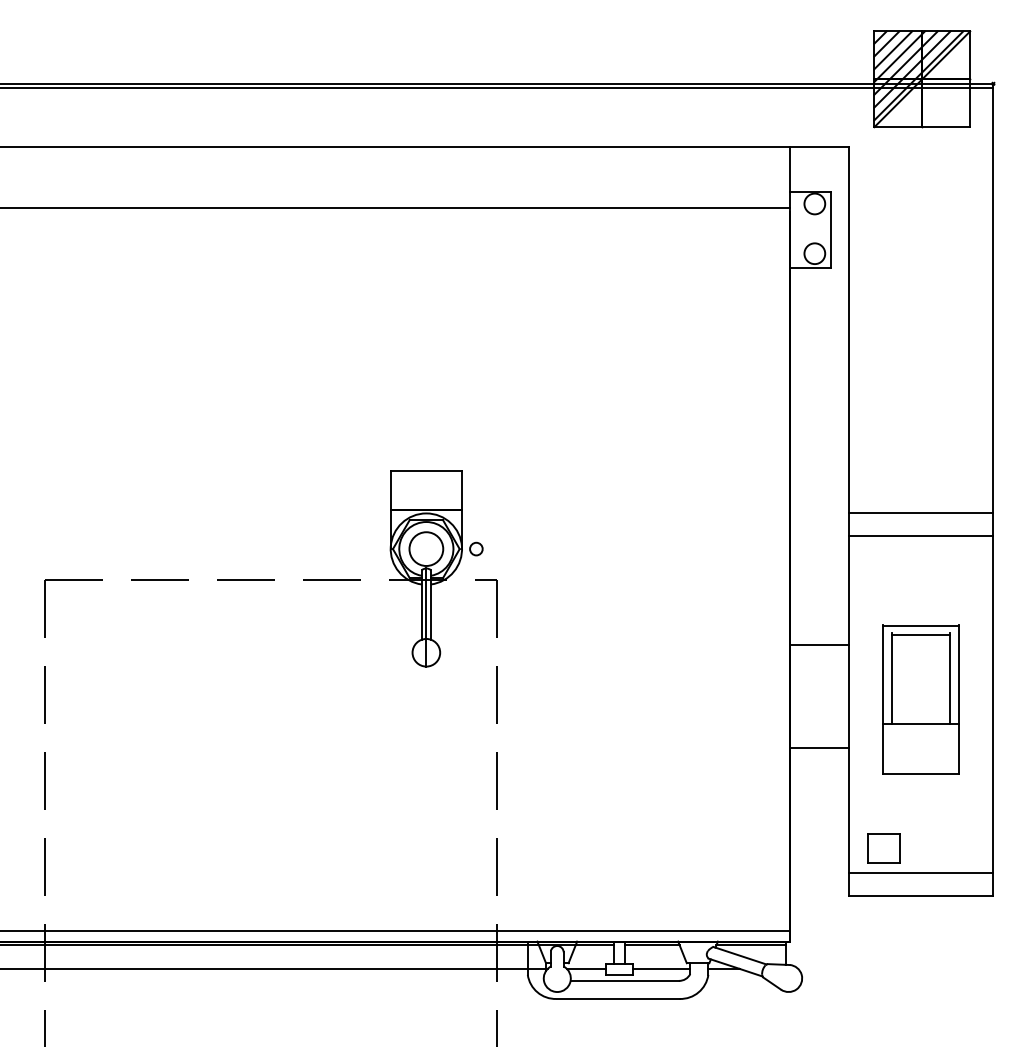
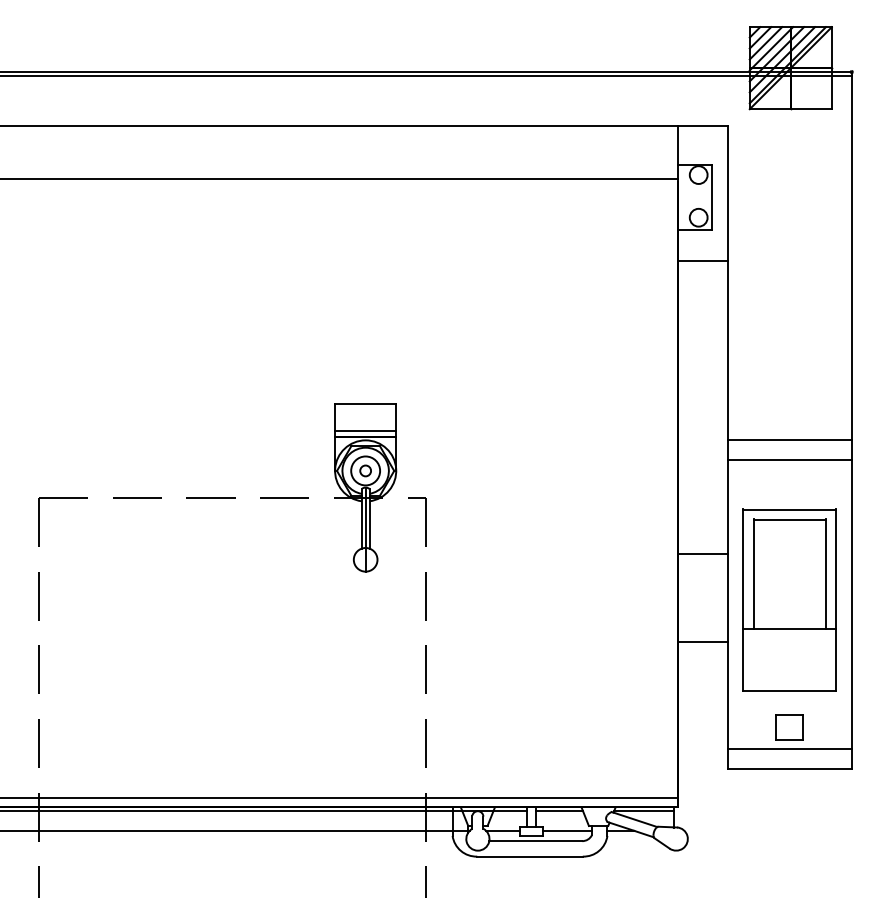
line: (819, 304) -> (702, 261), added
line: (426, 502) -> (365, 430), added
circle: (476, 548) -> (365, 470), moved
part: (920, 699) -> (789, 599), size x1.43
part: (883, 848) -> (789, 727), moved

